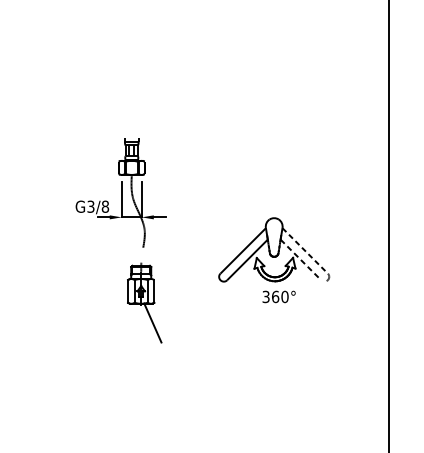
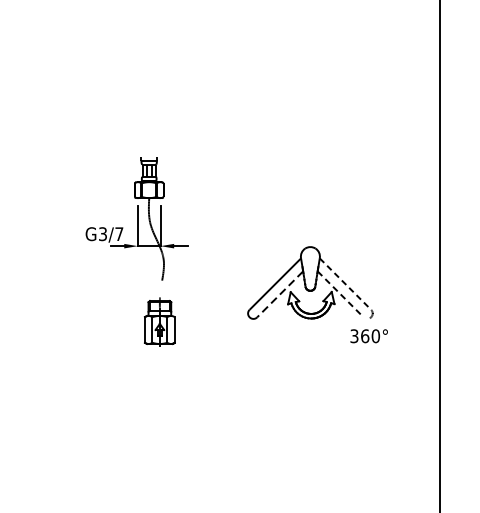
text: (105, 206) -> (119, 233), G3/8 -> G3/7
line: (247, 259) -> (280, 293), solid -> dashed
text: (278, 296) -> (368, 335), moved
line: (152, 322) -> (172, 365), removed

